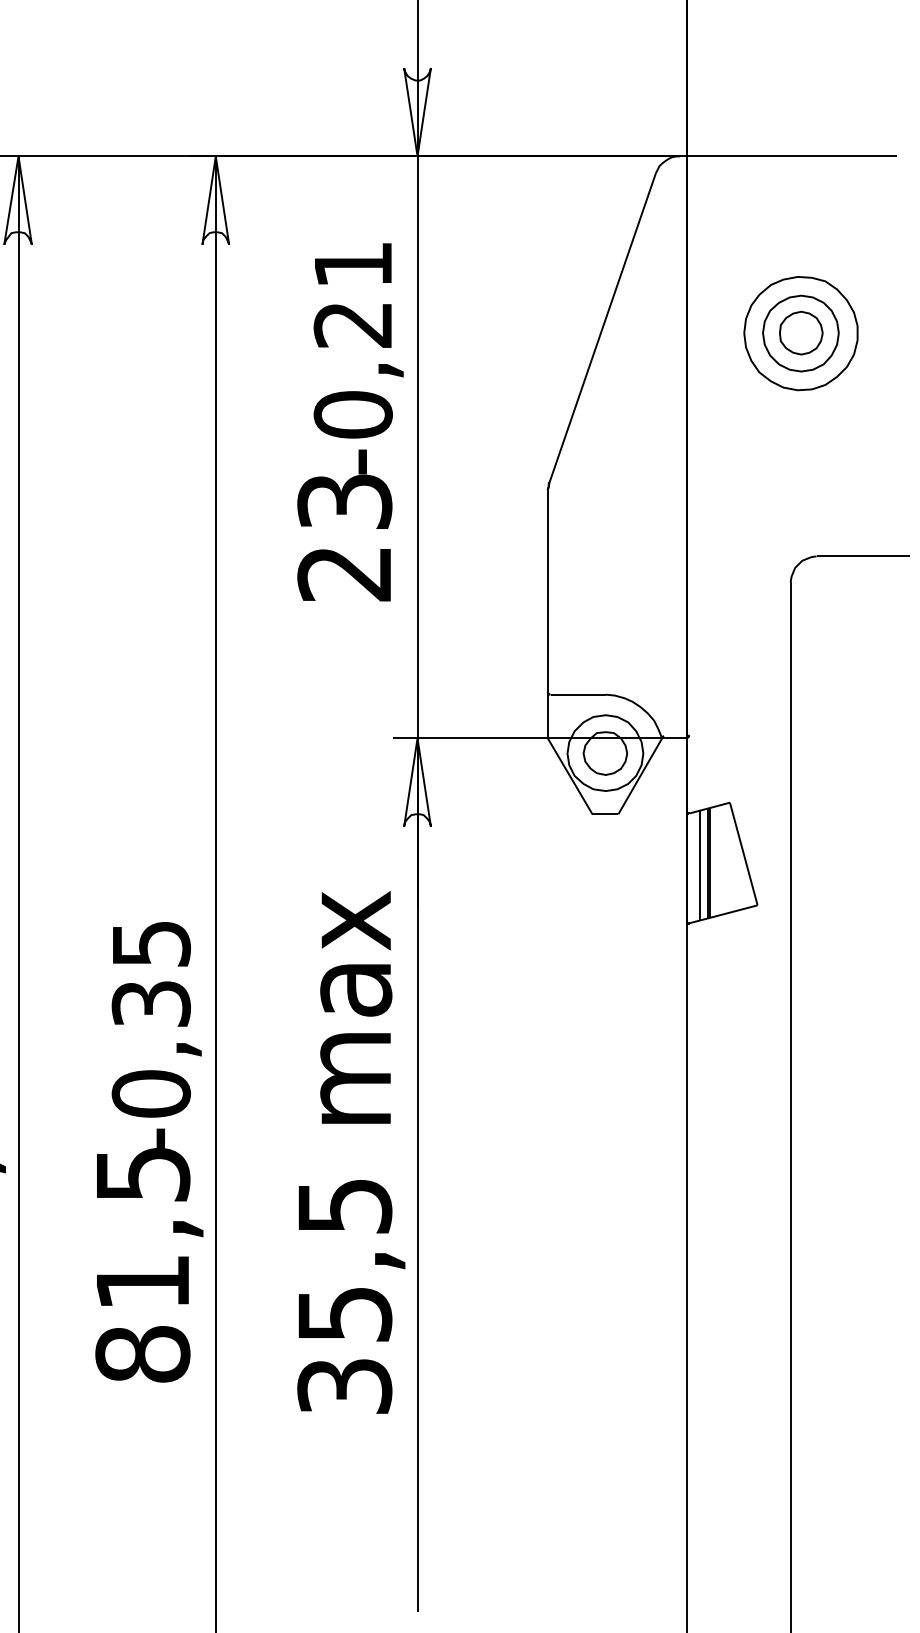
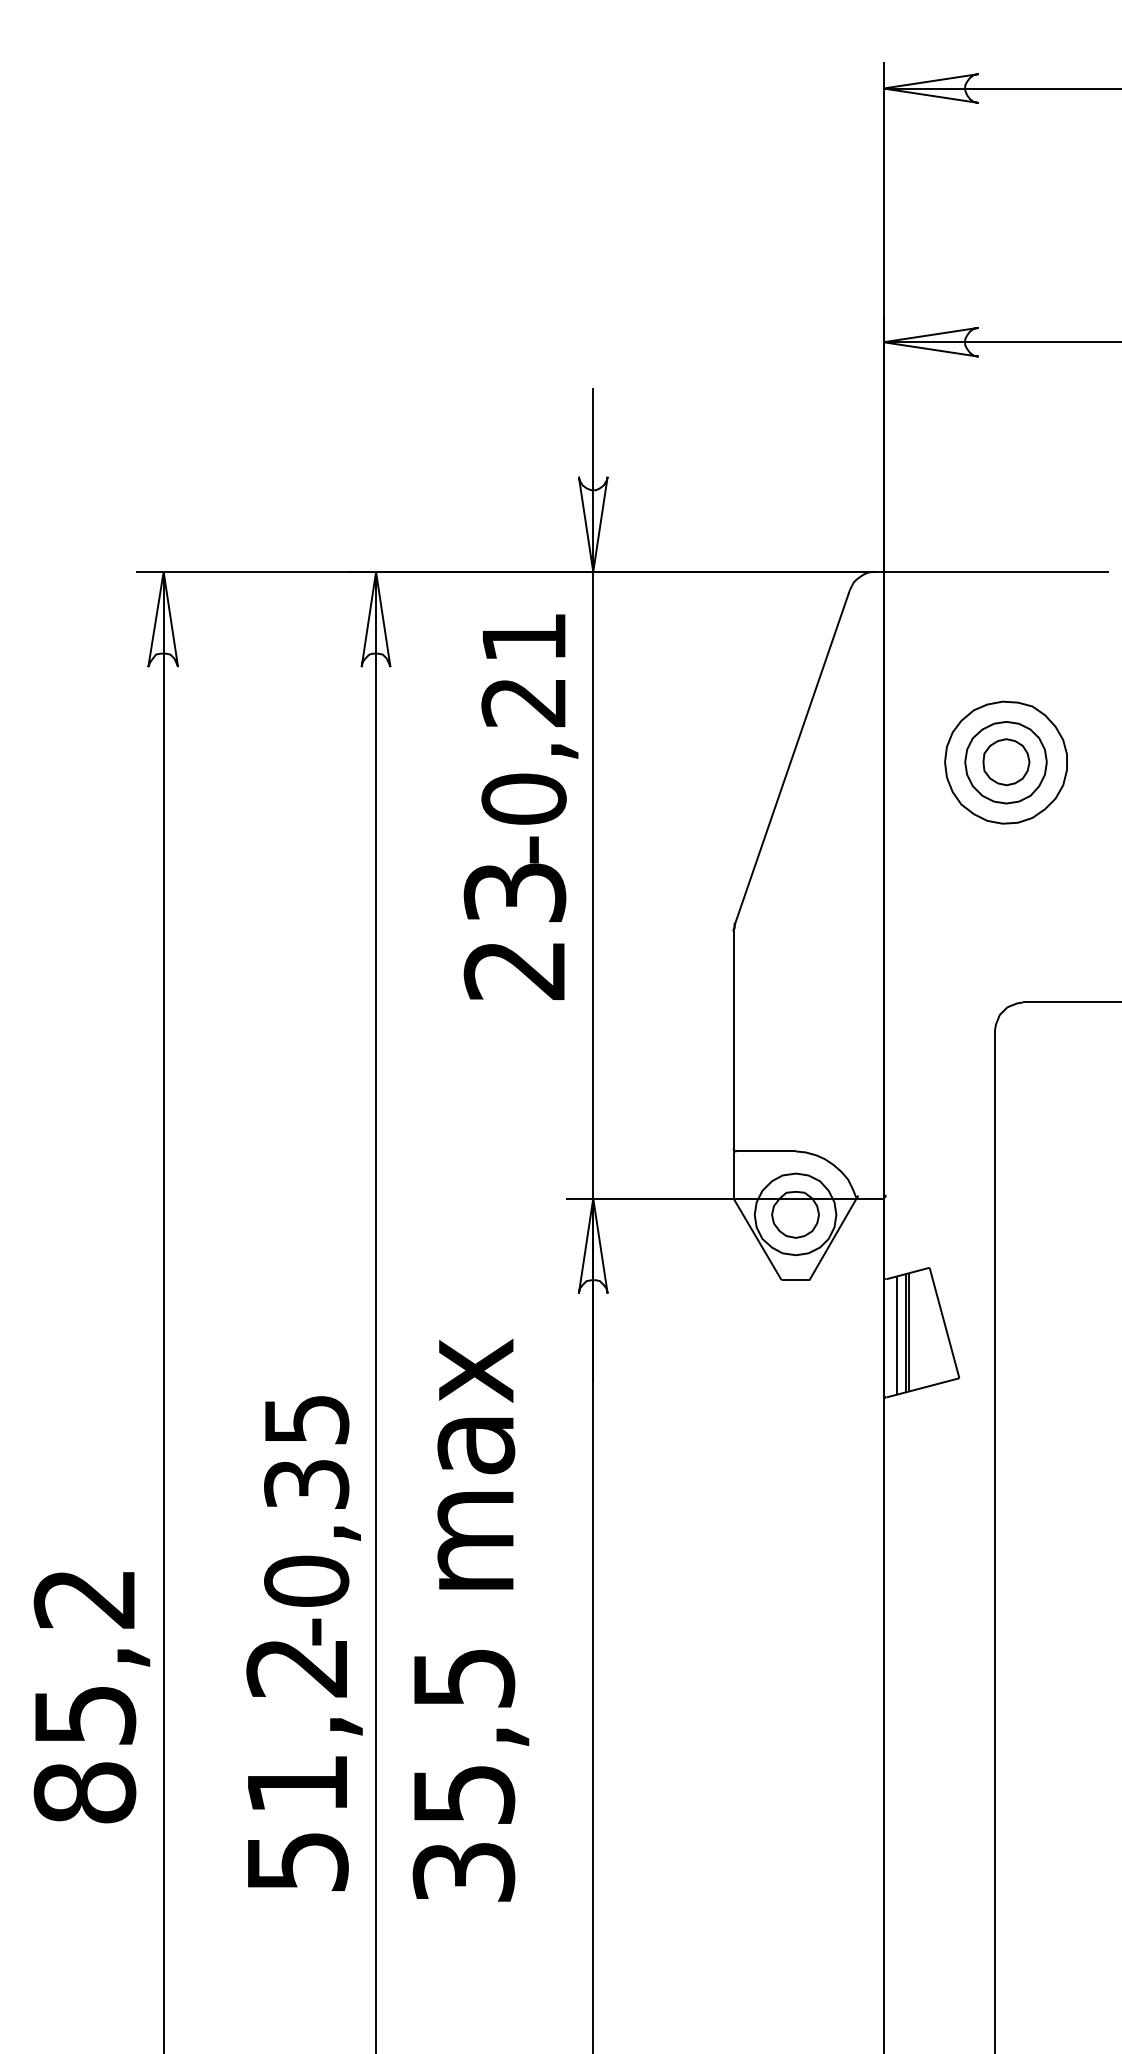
text: (349, 421) -> (520, 806), moved
text: (350, 1151) -> (470, 1619), moved
text: (142, 1265) -> (297, 1765), 81,5 -> 51,2

